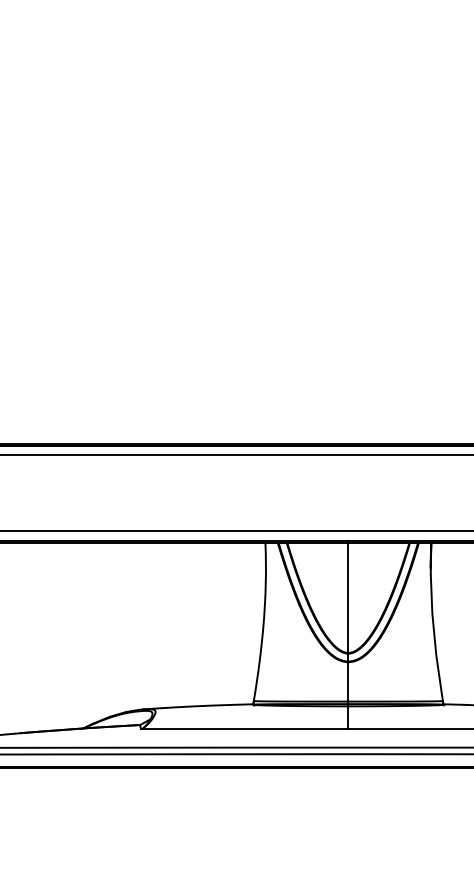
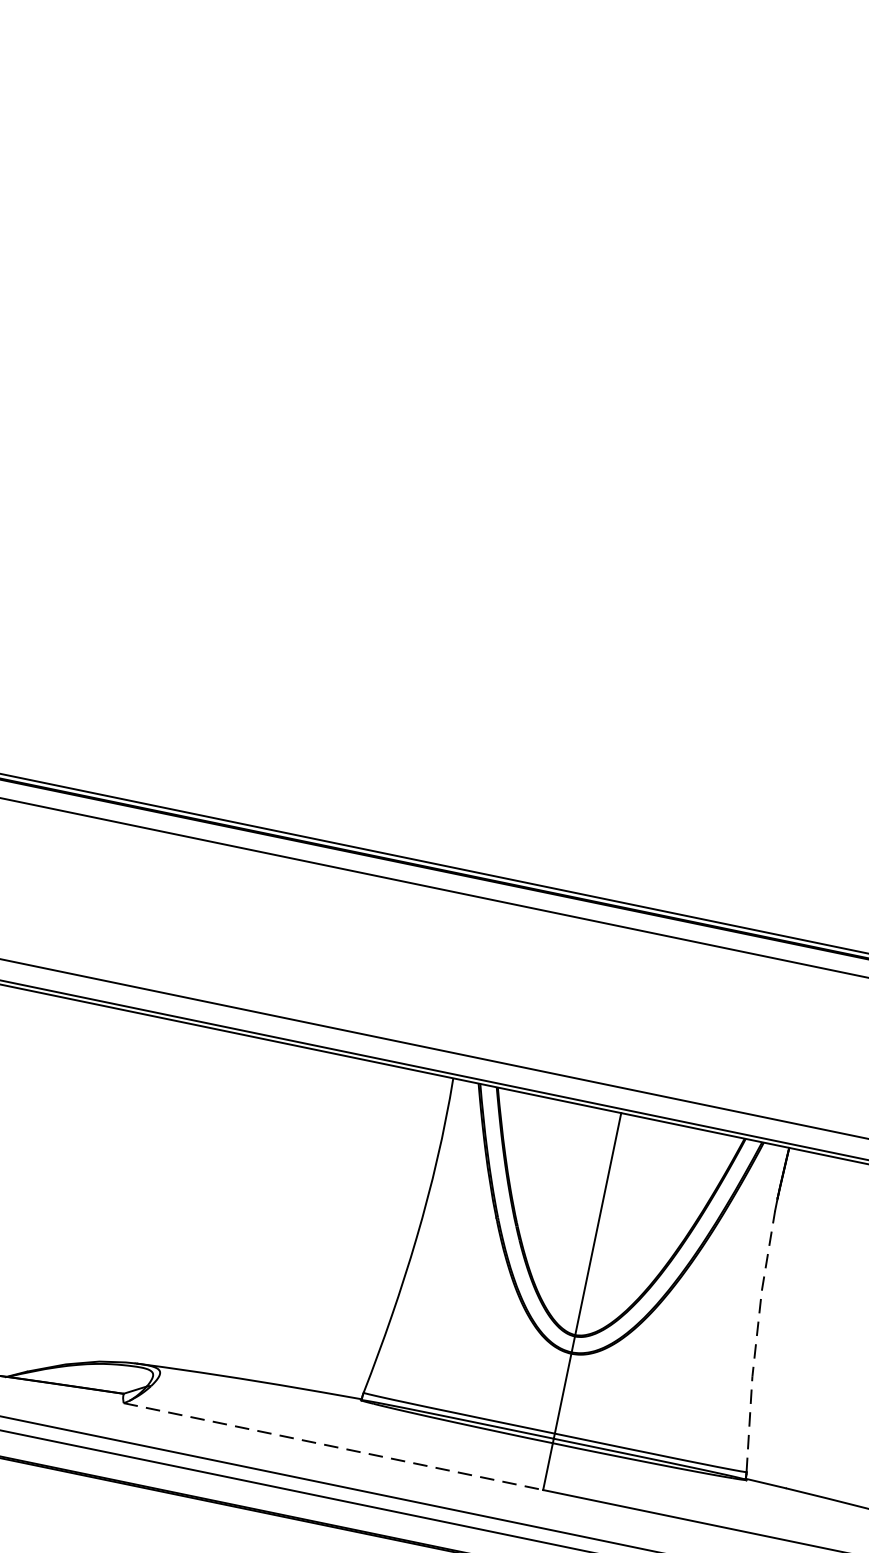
line: (434, 637) -> (756, 1339), solid -> dashed
line: (244, 729) -> (332, 1446), solid -> dashed

